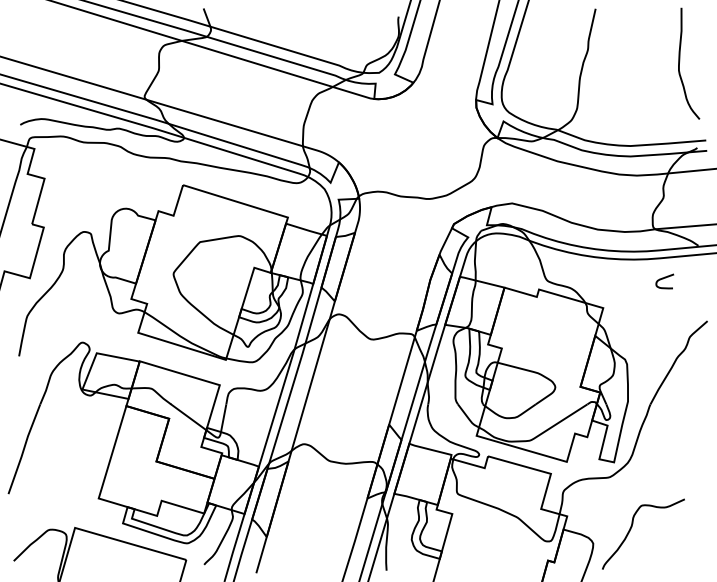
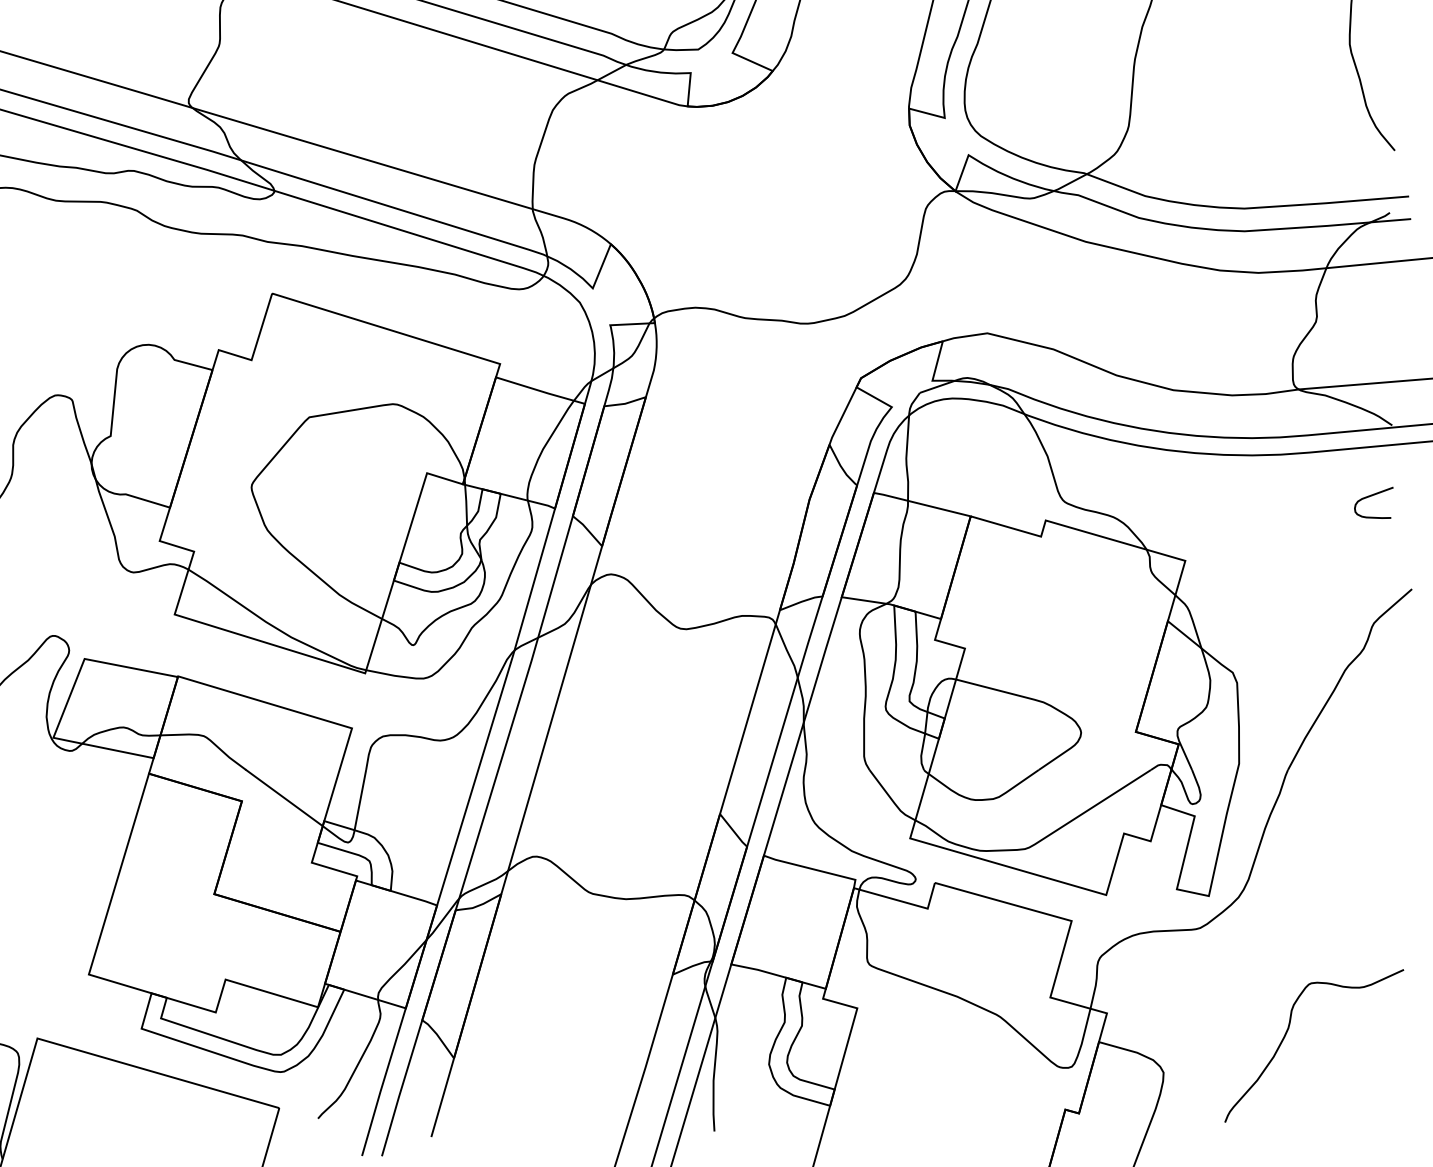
curve: (663, 279) -> (1370, 498), moved
curve: (632, 527) -> (1290, 1031), moved

